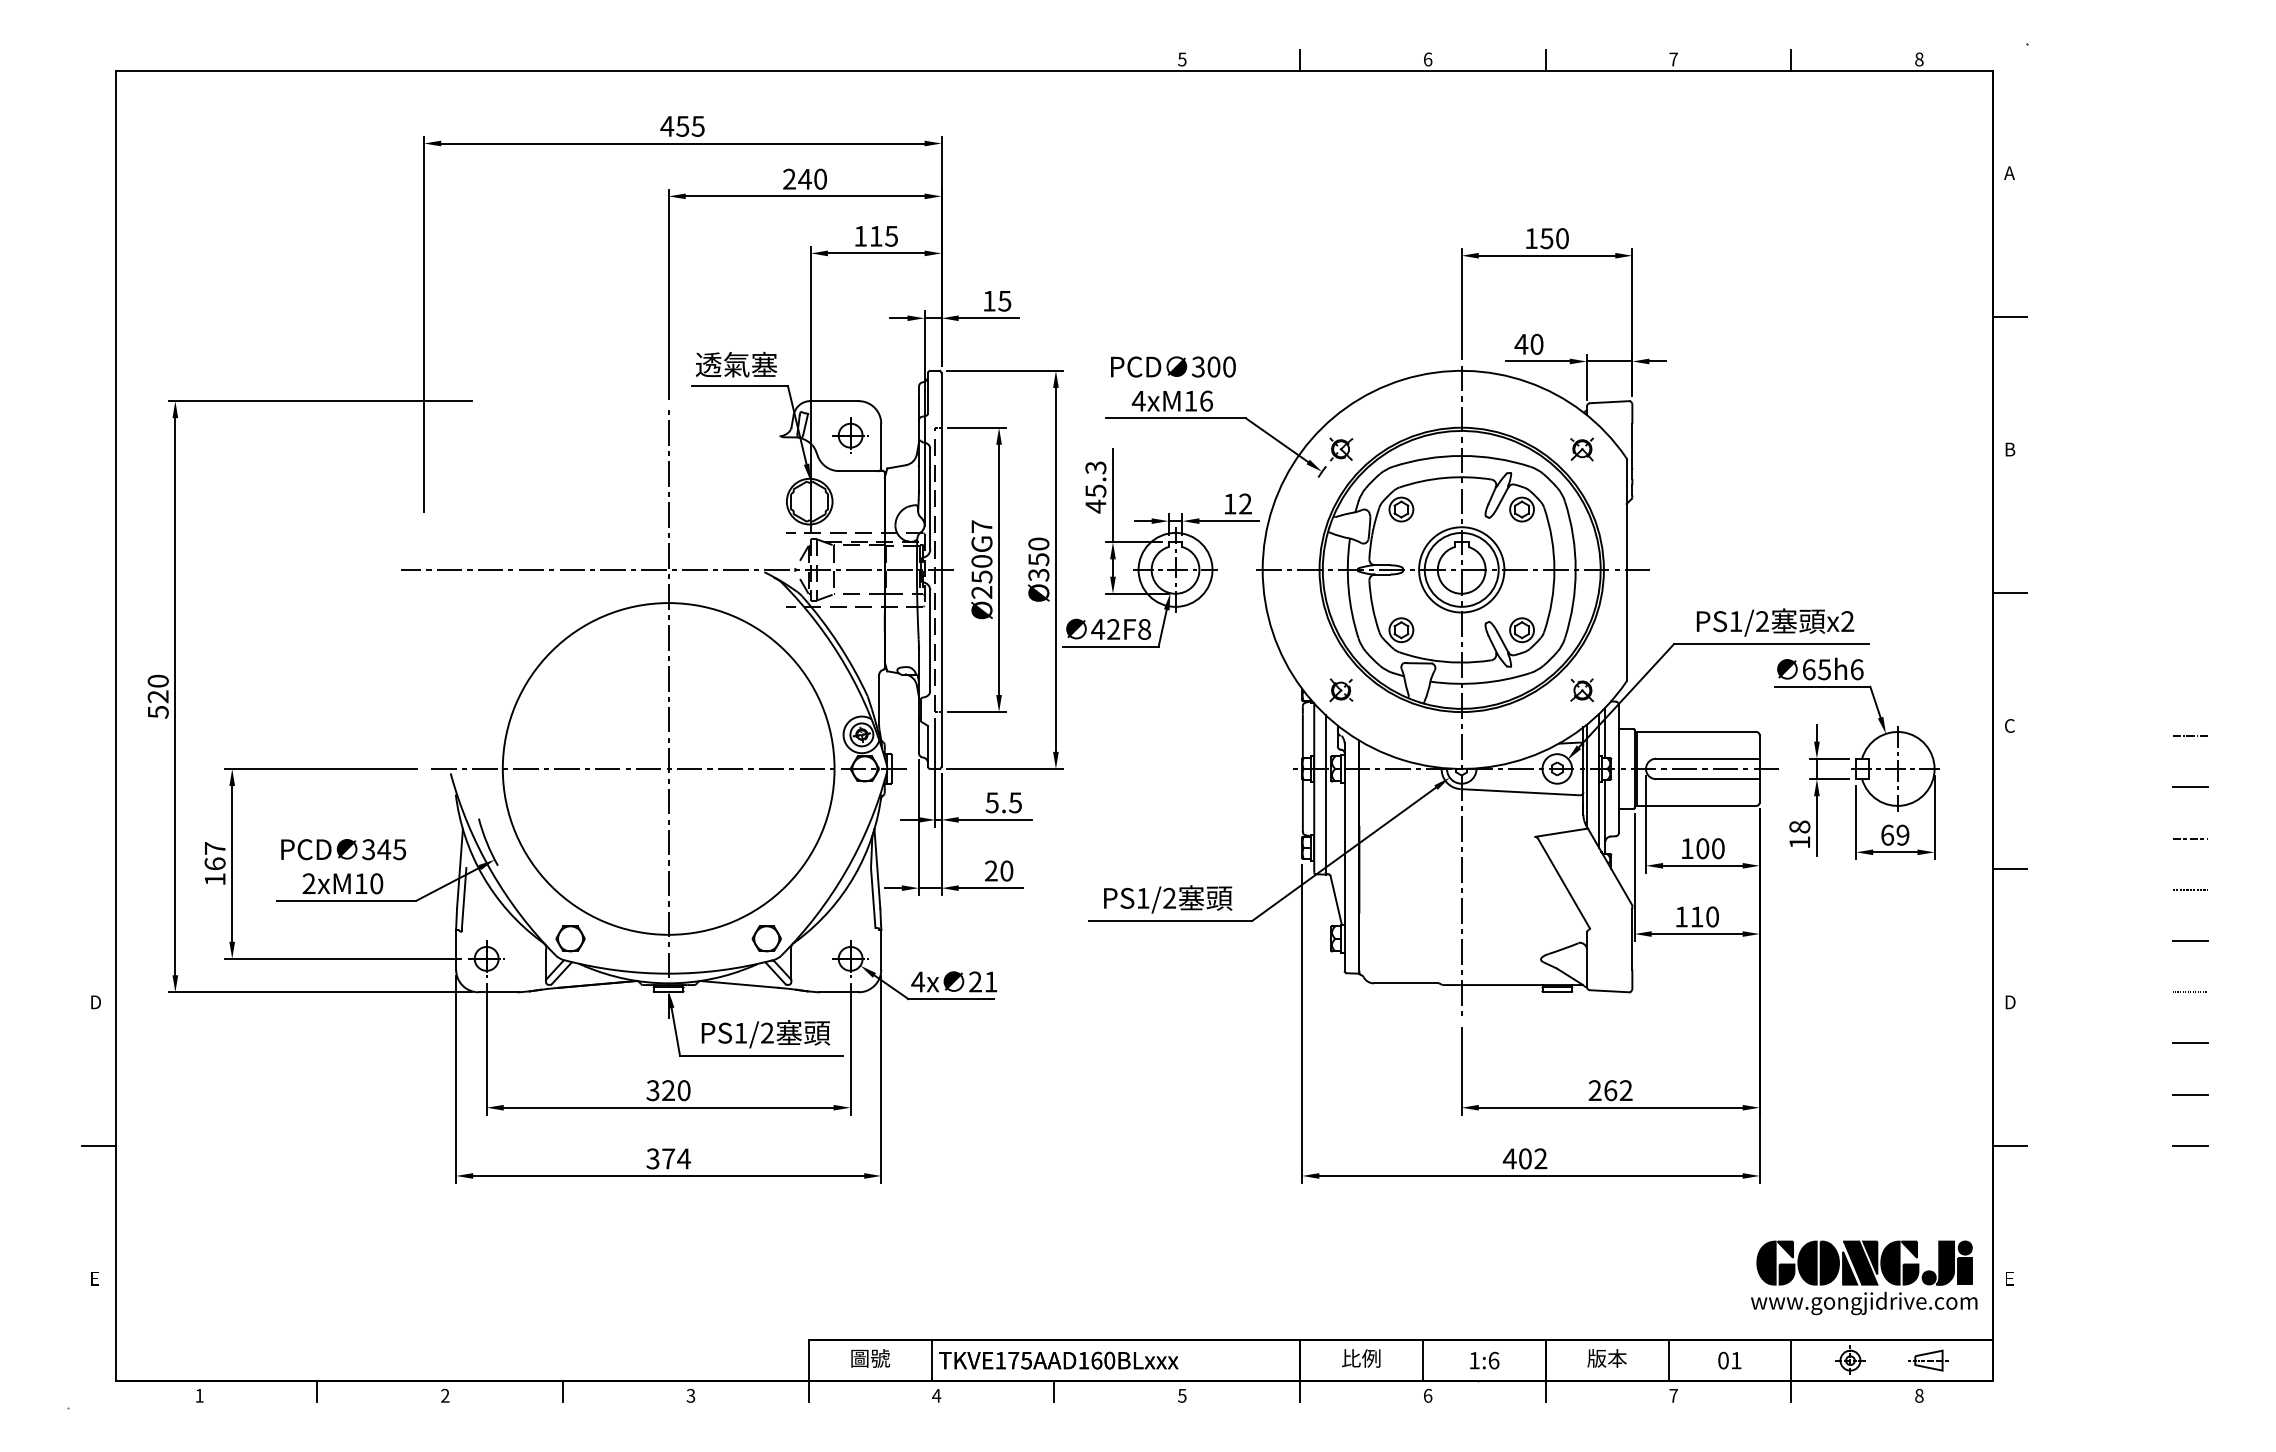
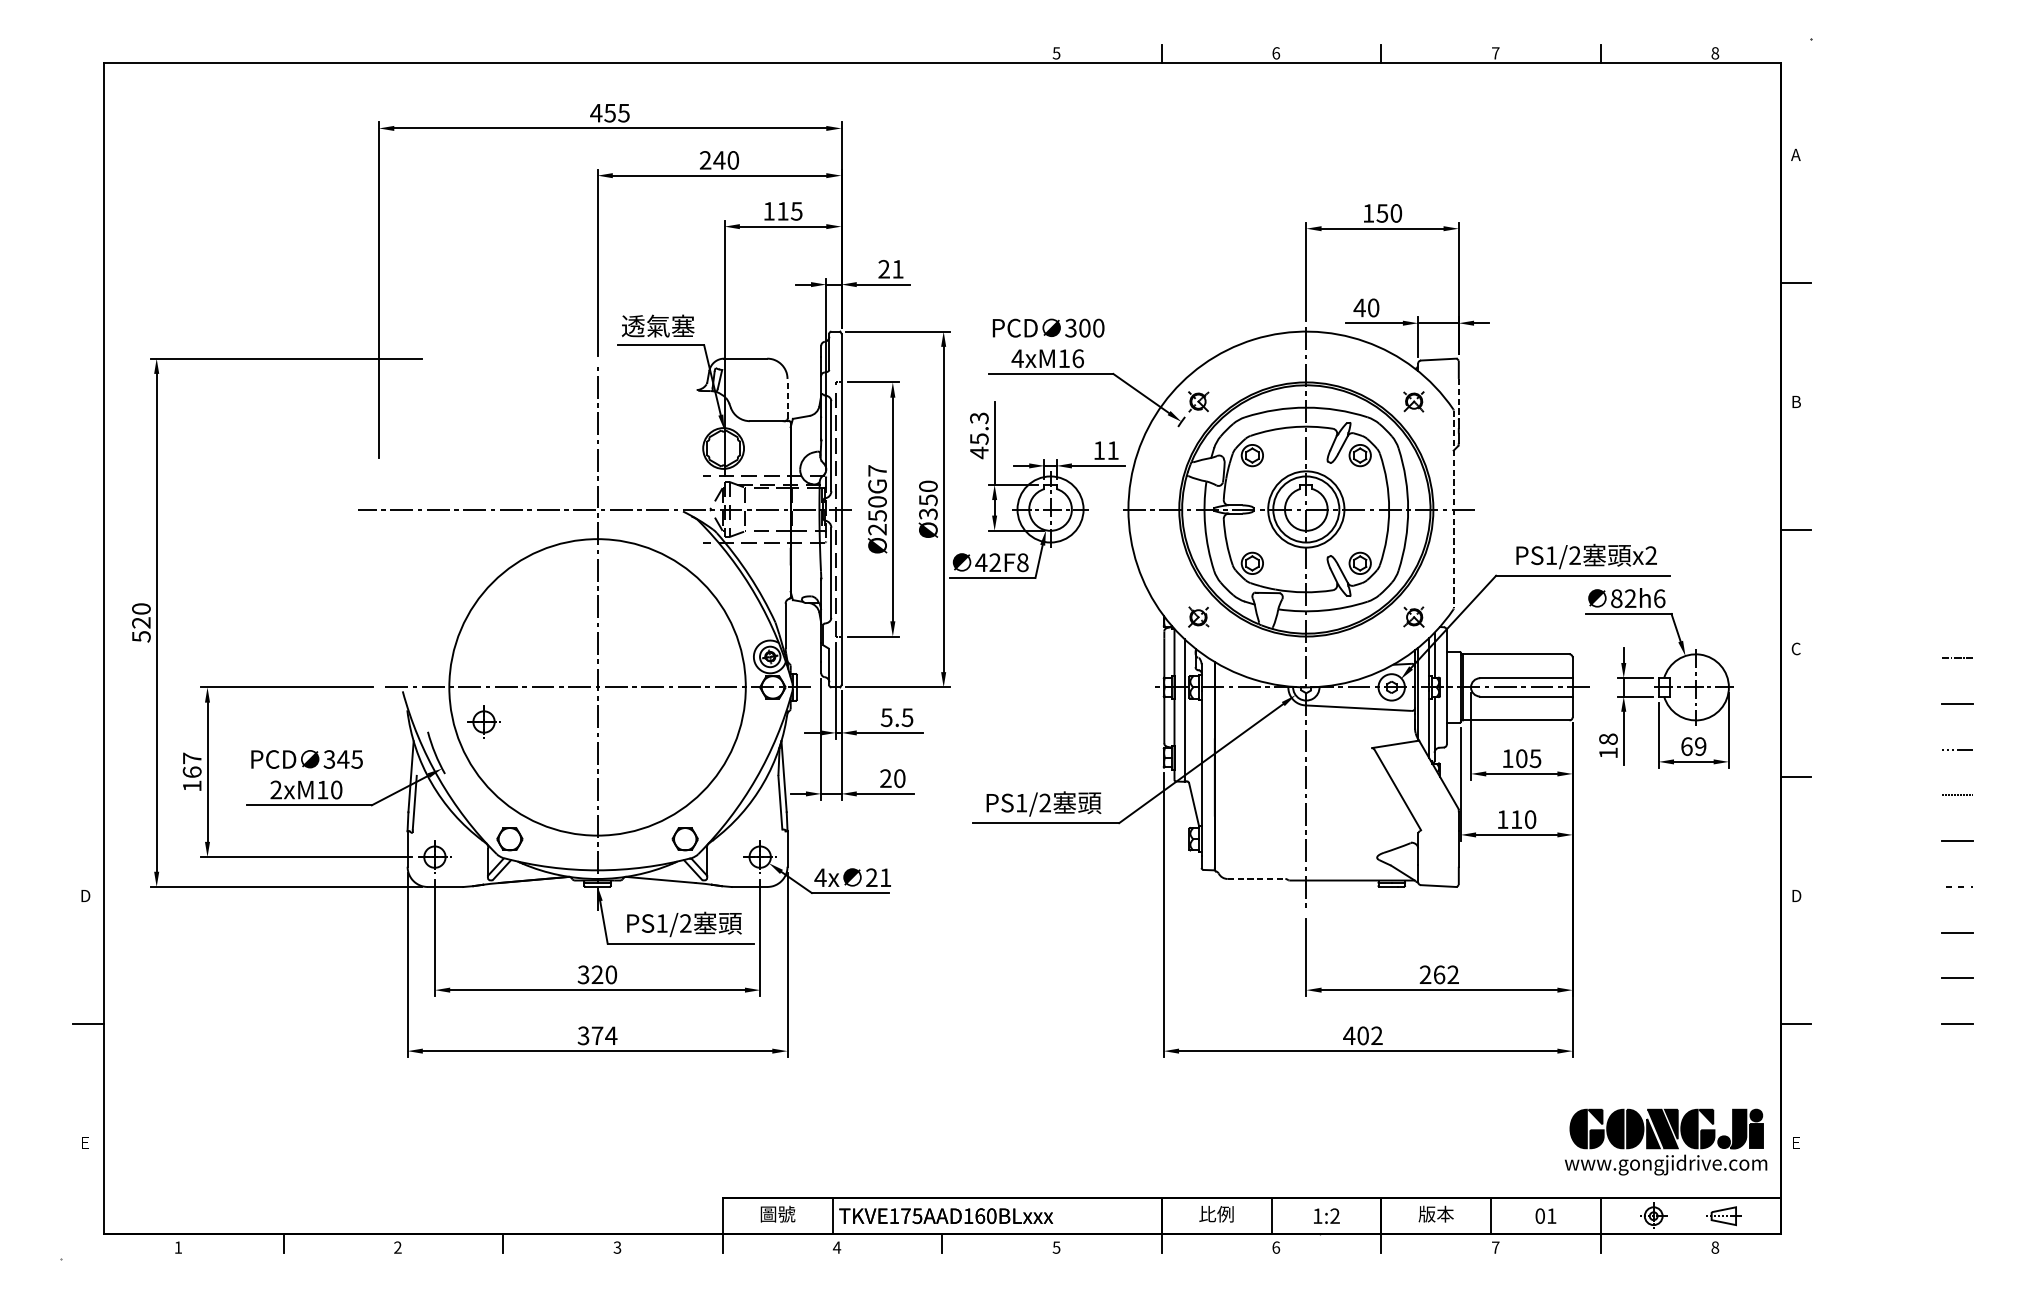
text: (997, 300) -> (891, 268), 15 -> 21
part: (850, 435) -> (483, 721), moved
line: (881, 445) -> (787, 398), solid -> dashed
line: (1632, 446) -> (1458, 399), solid -> dashed
text: (1245, 503) -> (1113, 450), 12 -> 11
line: (1626, 569) -> (1453, 509), solid -> dashed
text: (1816, 669) -> (1623, 598), 65h6 -> 82h6
text: (1717, 848) -> (1534, 758), 100 -> 105
line: (1406, 983) -> (1256, 879), solid -> dashed
text: (1493, 1360) -> (1334, 1216), 1:6 -> 1:2

